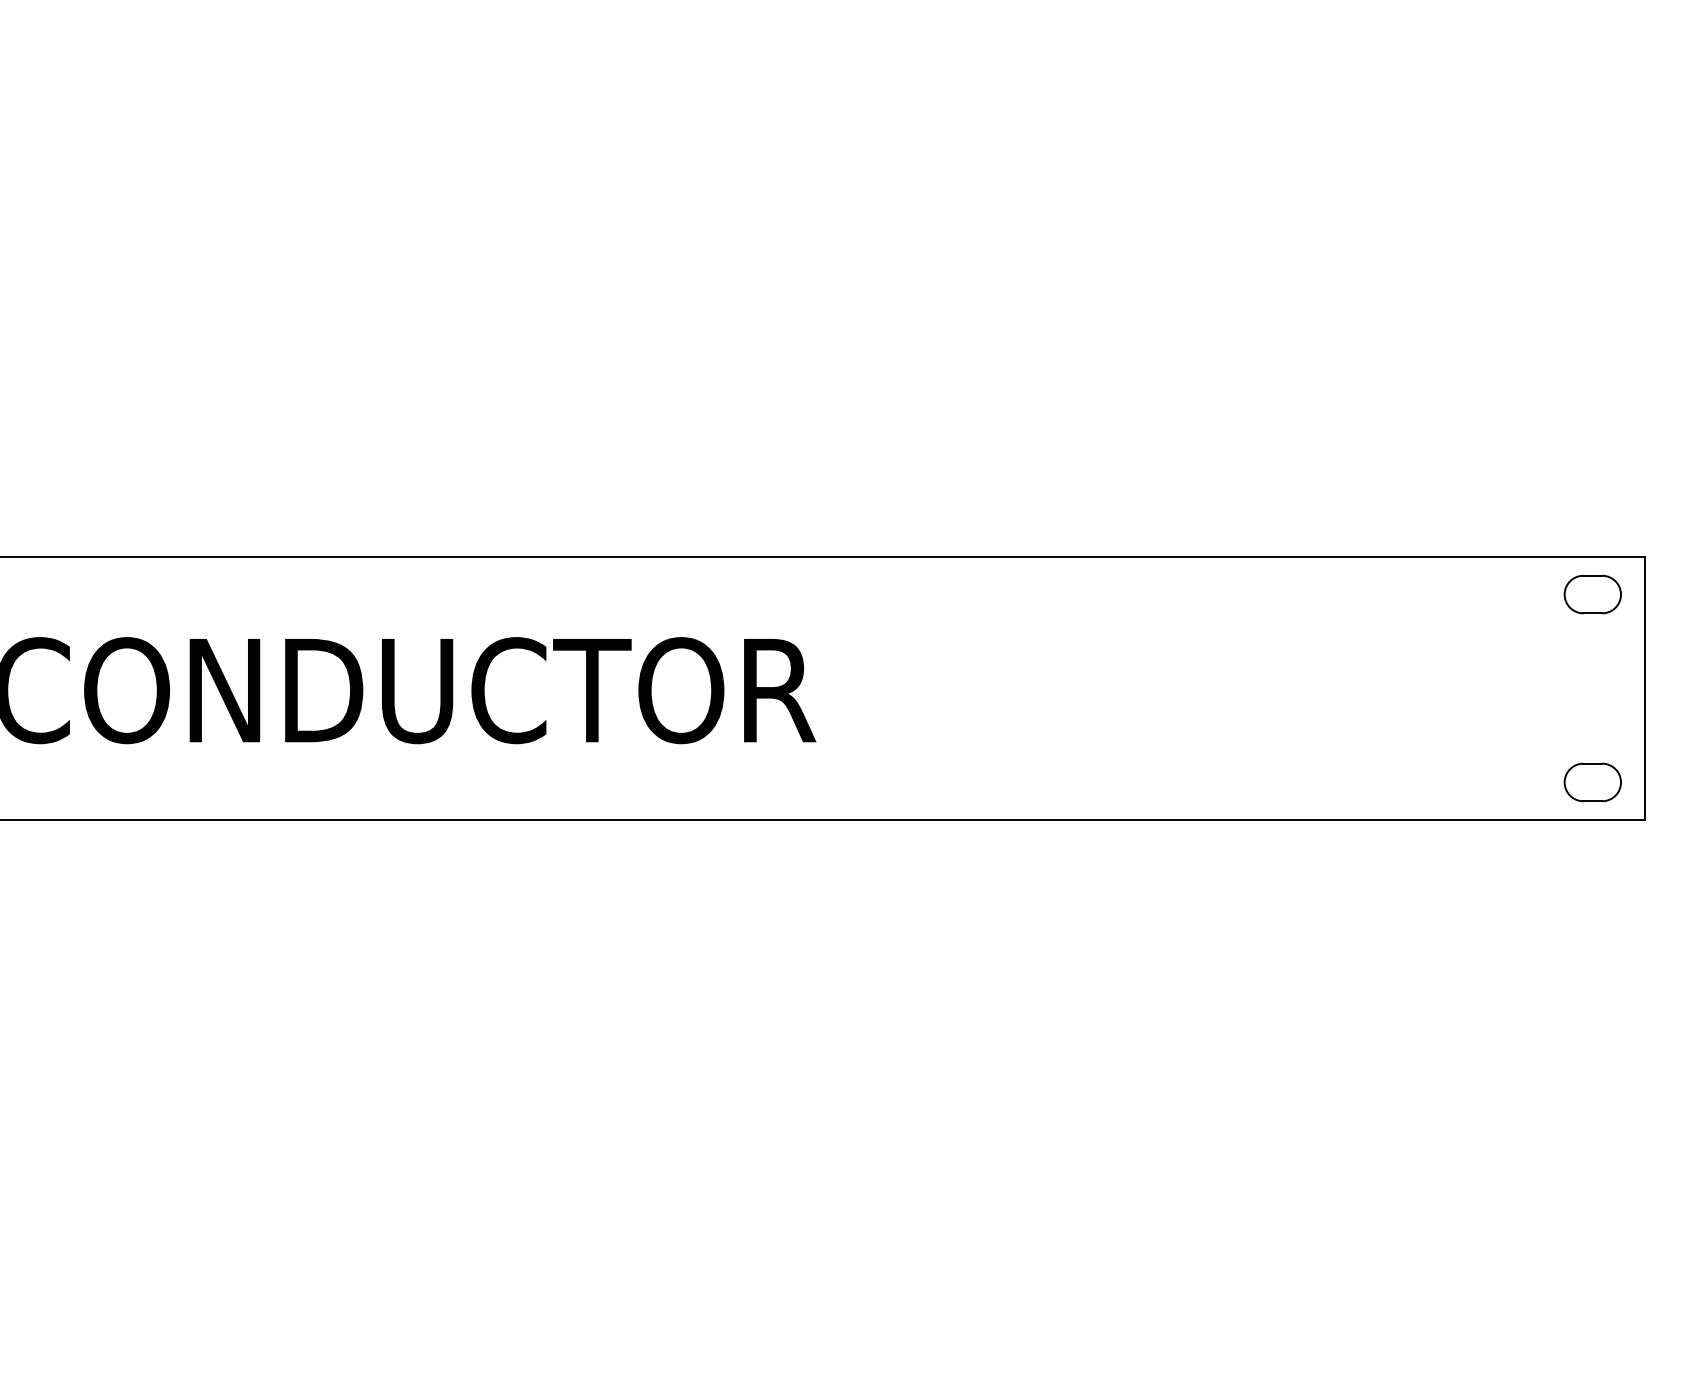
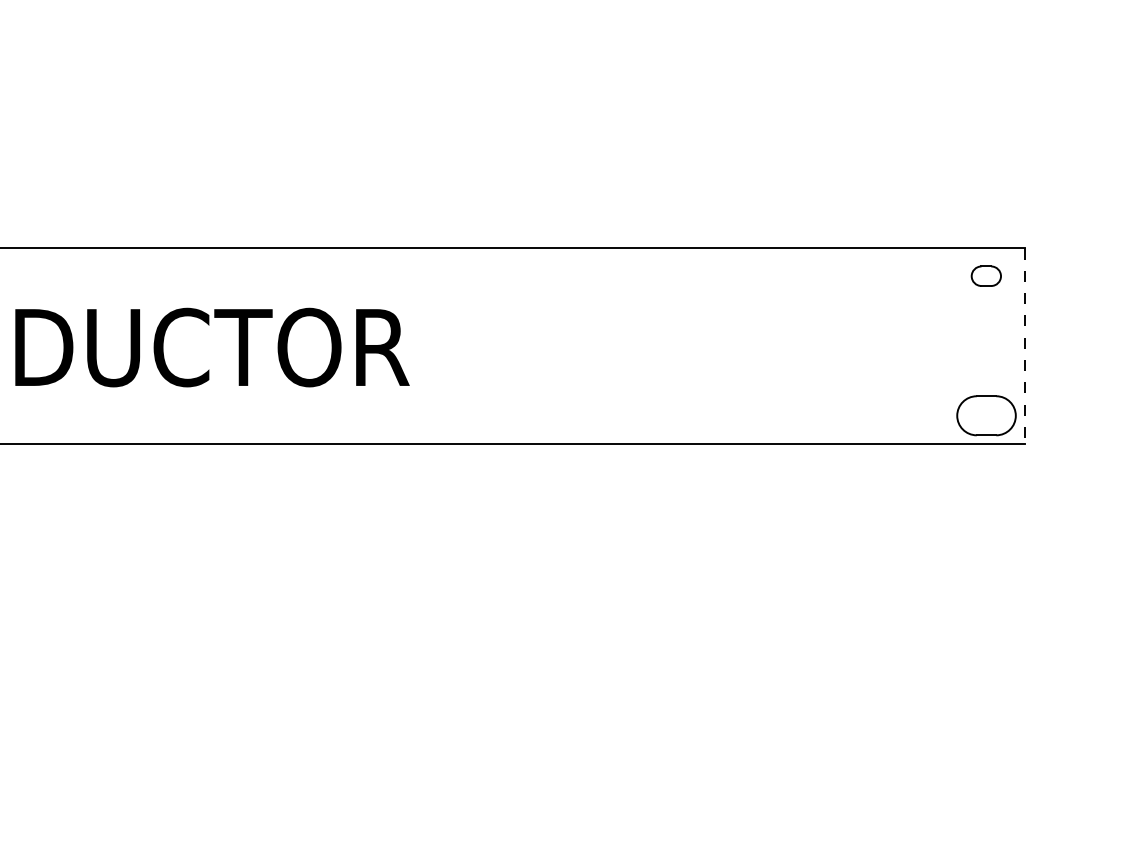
part: (1592, 594) -> (986, 276), size x0.7
line: (1644, 688) -> (1024, 346), solid -> dashed
part: (1592, 782) -> (986, 415), size x1.4

